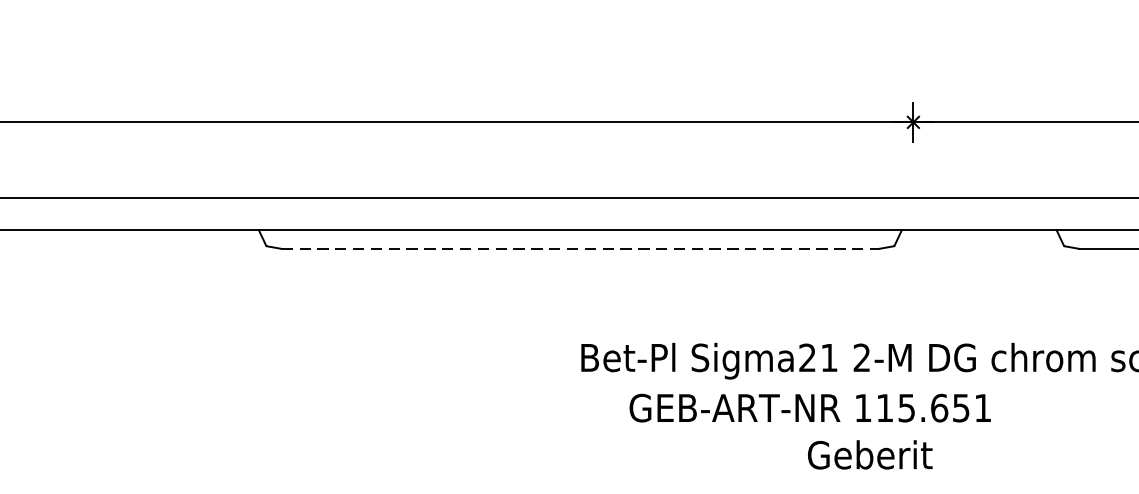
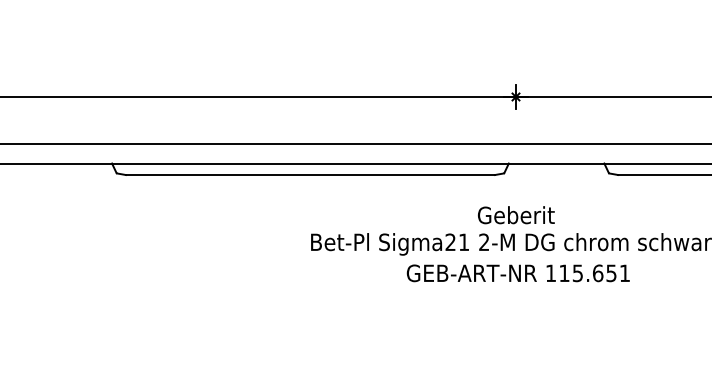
line: (580, 249) -> (310, 175), dashed -> solid
text: (808, 408) -> (517, 273), moved
text: (870, 455) -> (516, 215), moved

